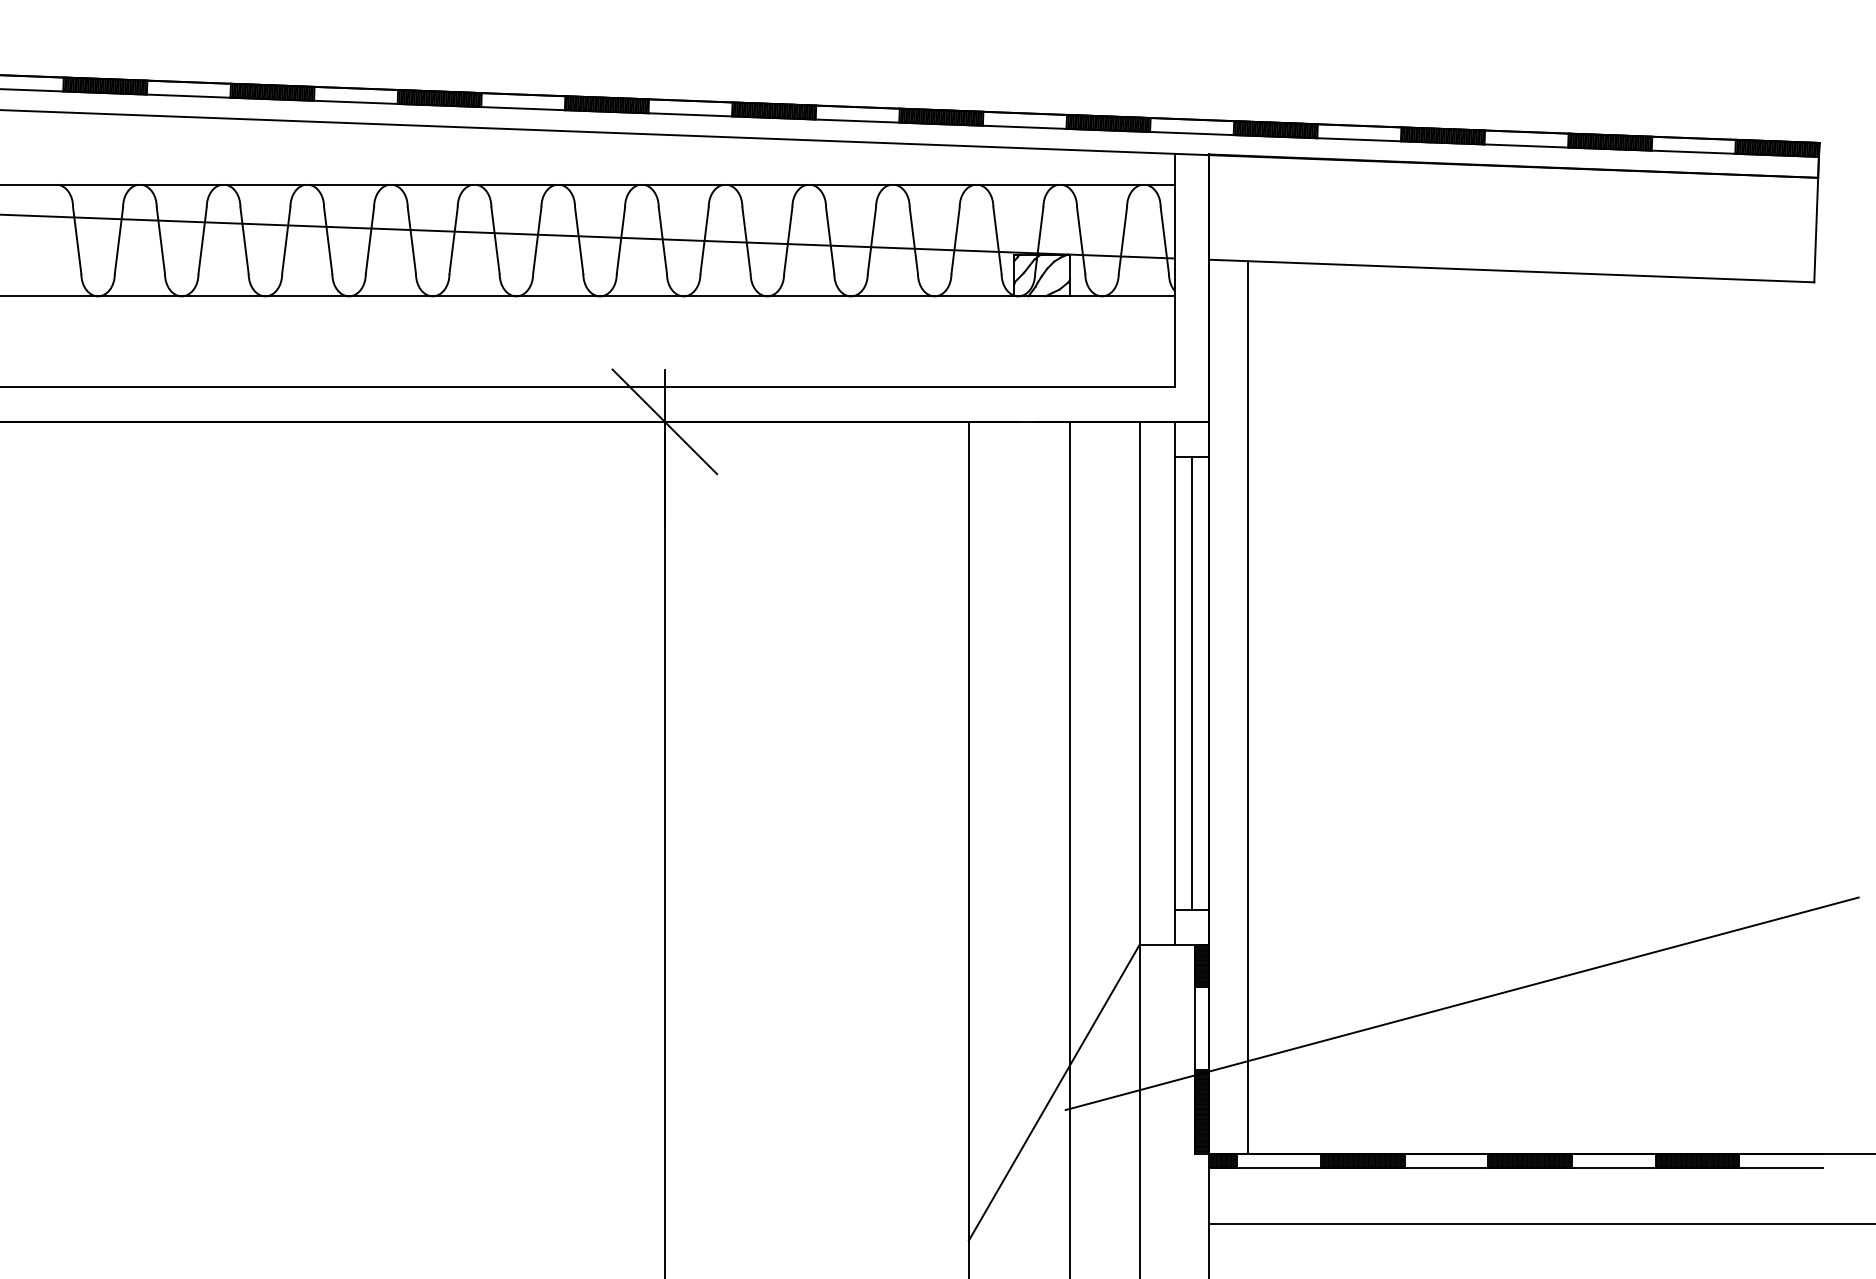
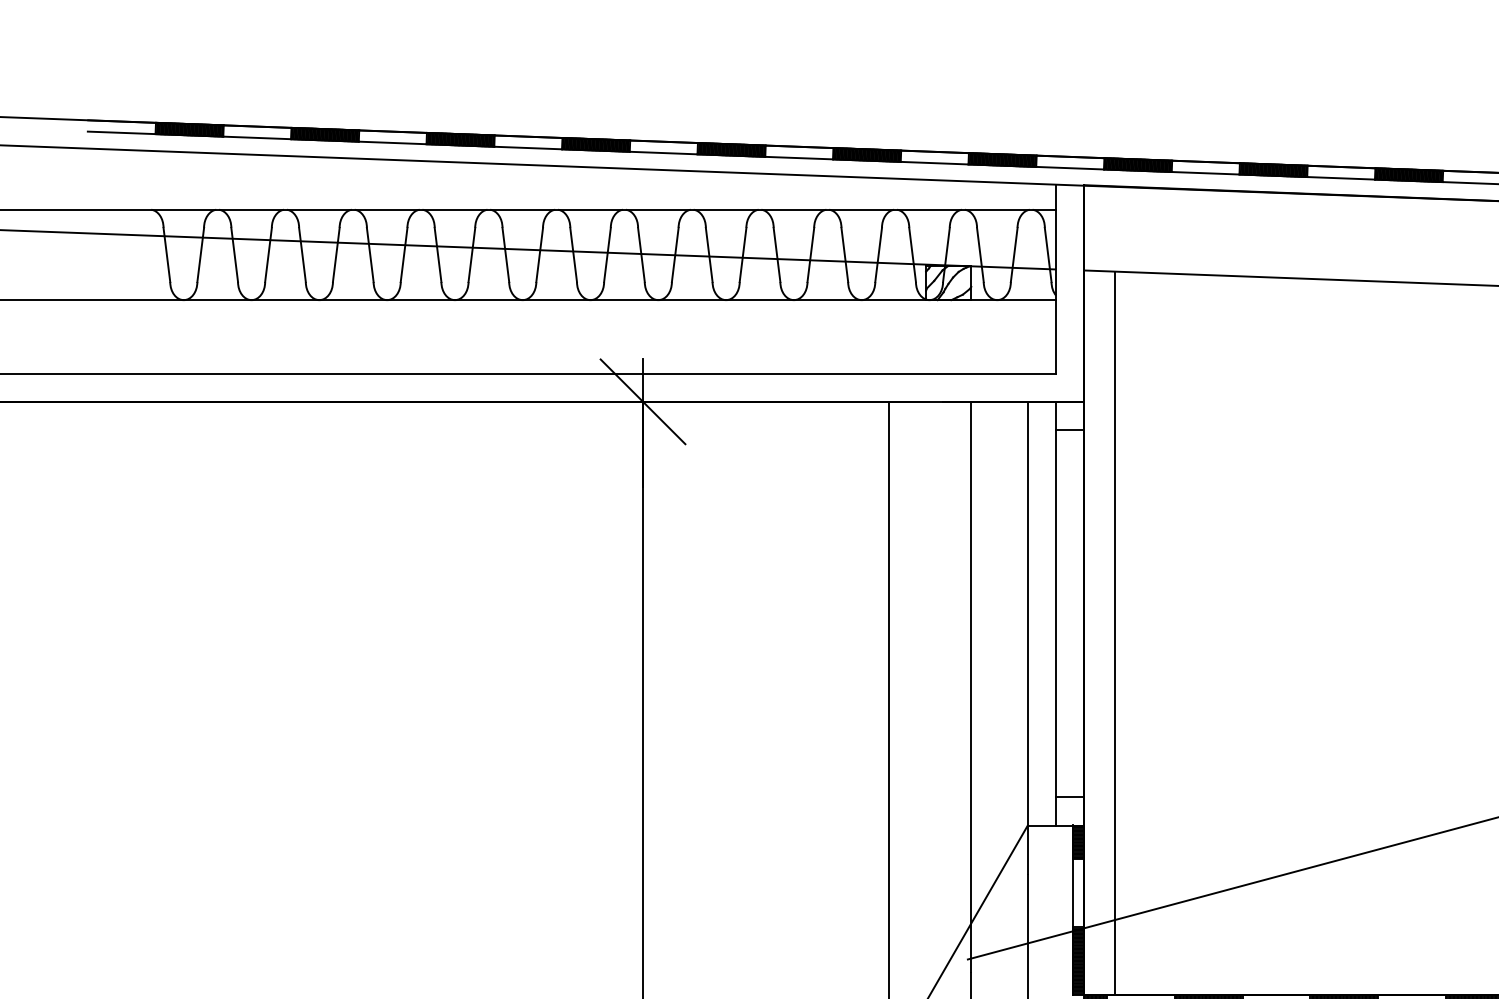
line: (1191, 682) -> (1069, 613), removed

